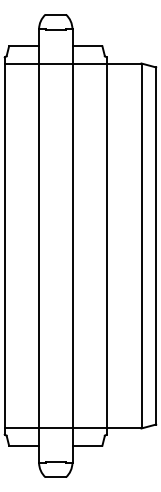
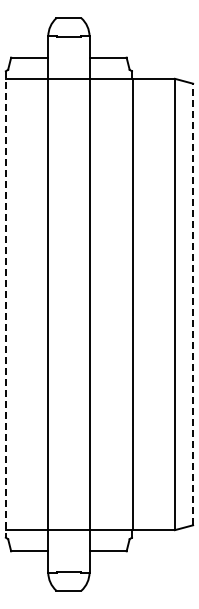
line: (4, 246) -> (5, 304), solid -> dashed
line: (156, 246) -> (193, 304), solid -> dashed

